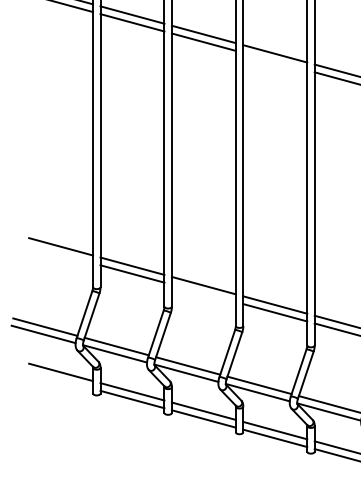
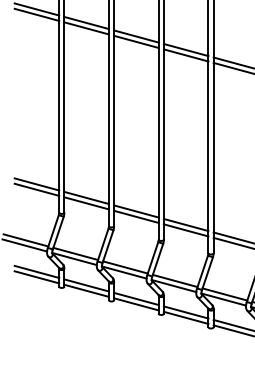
line: (274, 61) -> (185, 55), added
line: (60, 254) -> (36, 189), added
line: (203, 292) -> (136, 216), added
line: (60, 380) -> (36, 277), added

